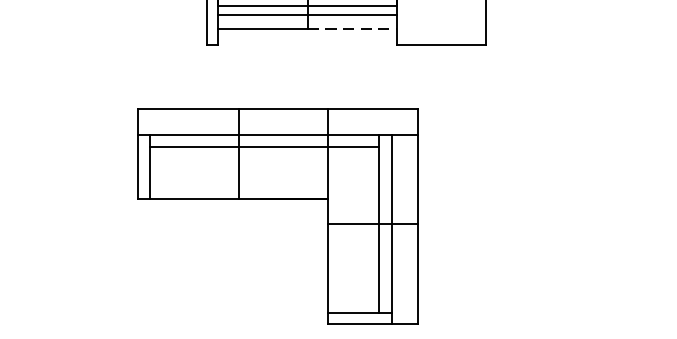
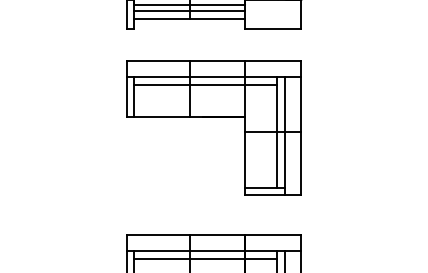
line: (352, 28) -> (217, 19), dashed -> solid
part: (277, 200) -> (213, 117), moved

